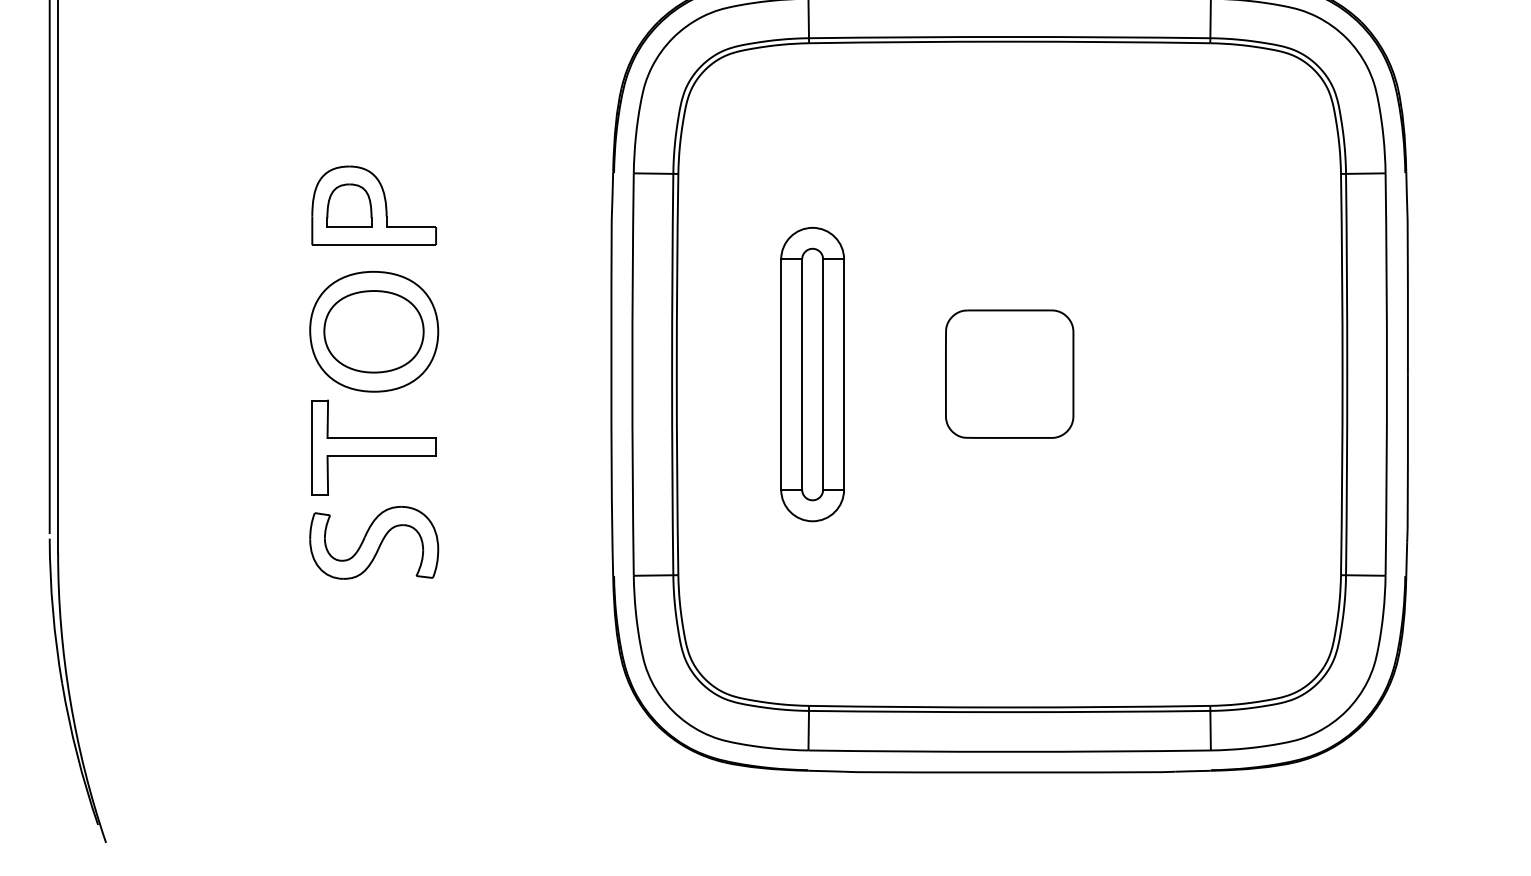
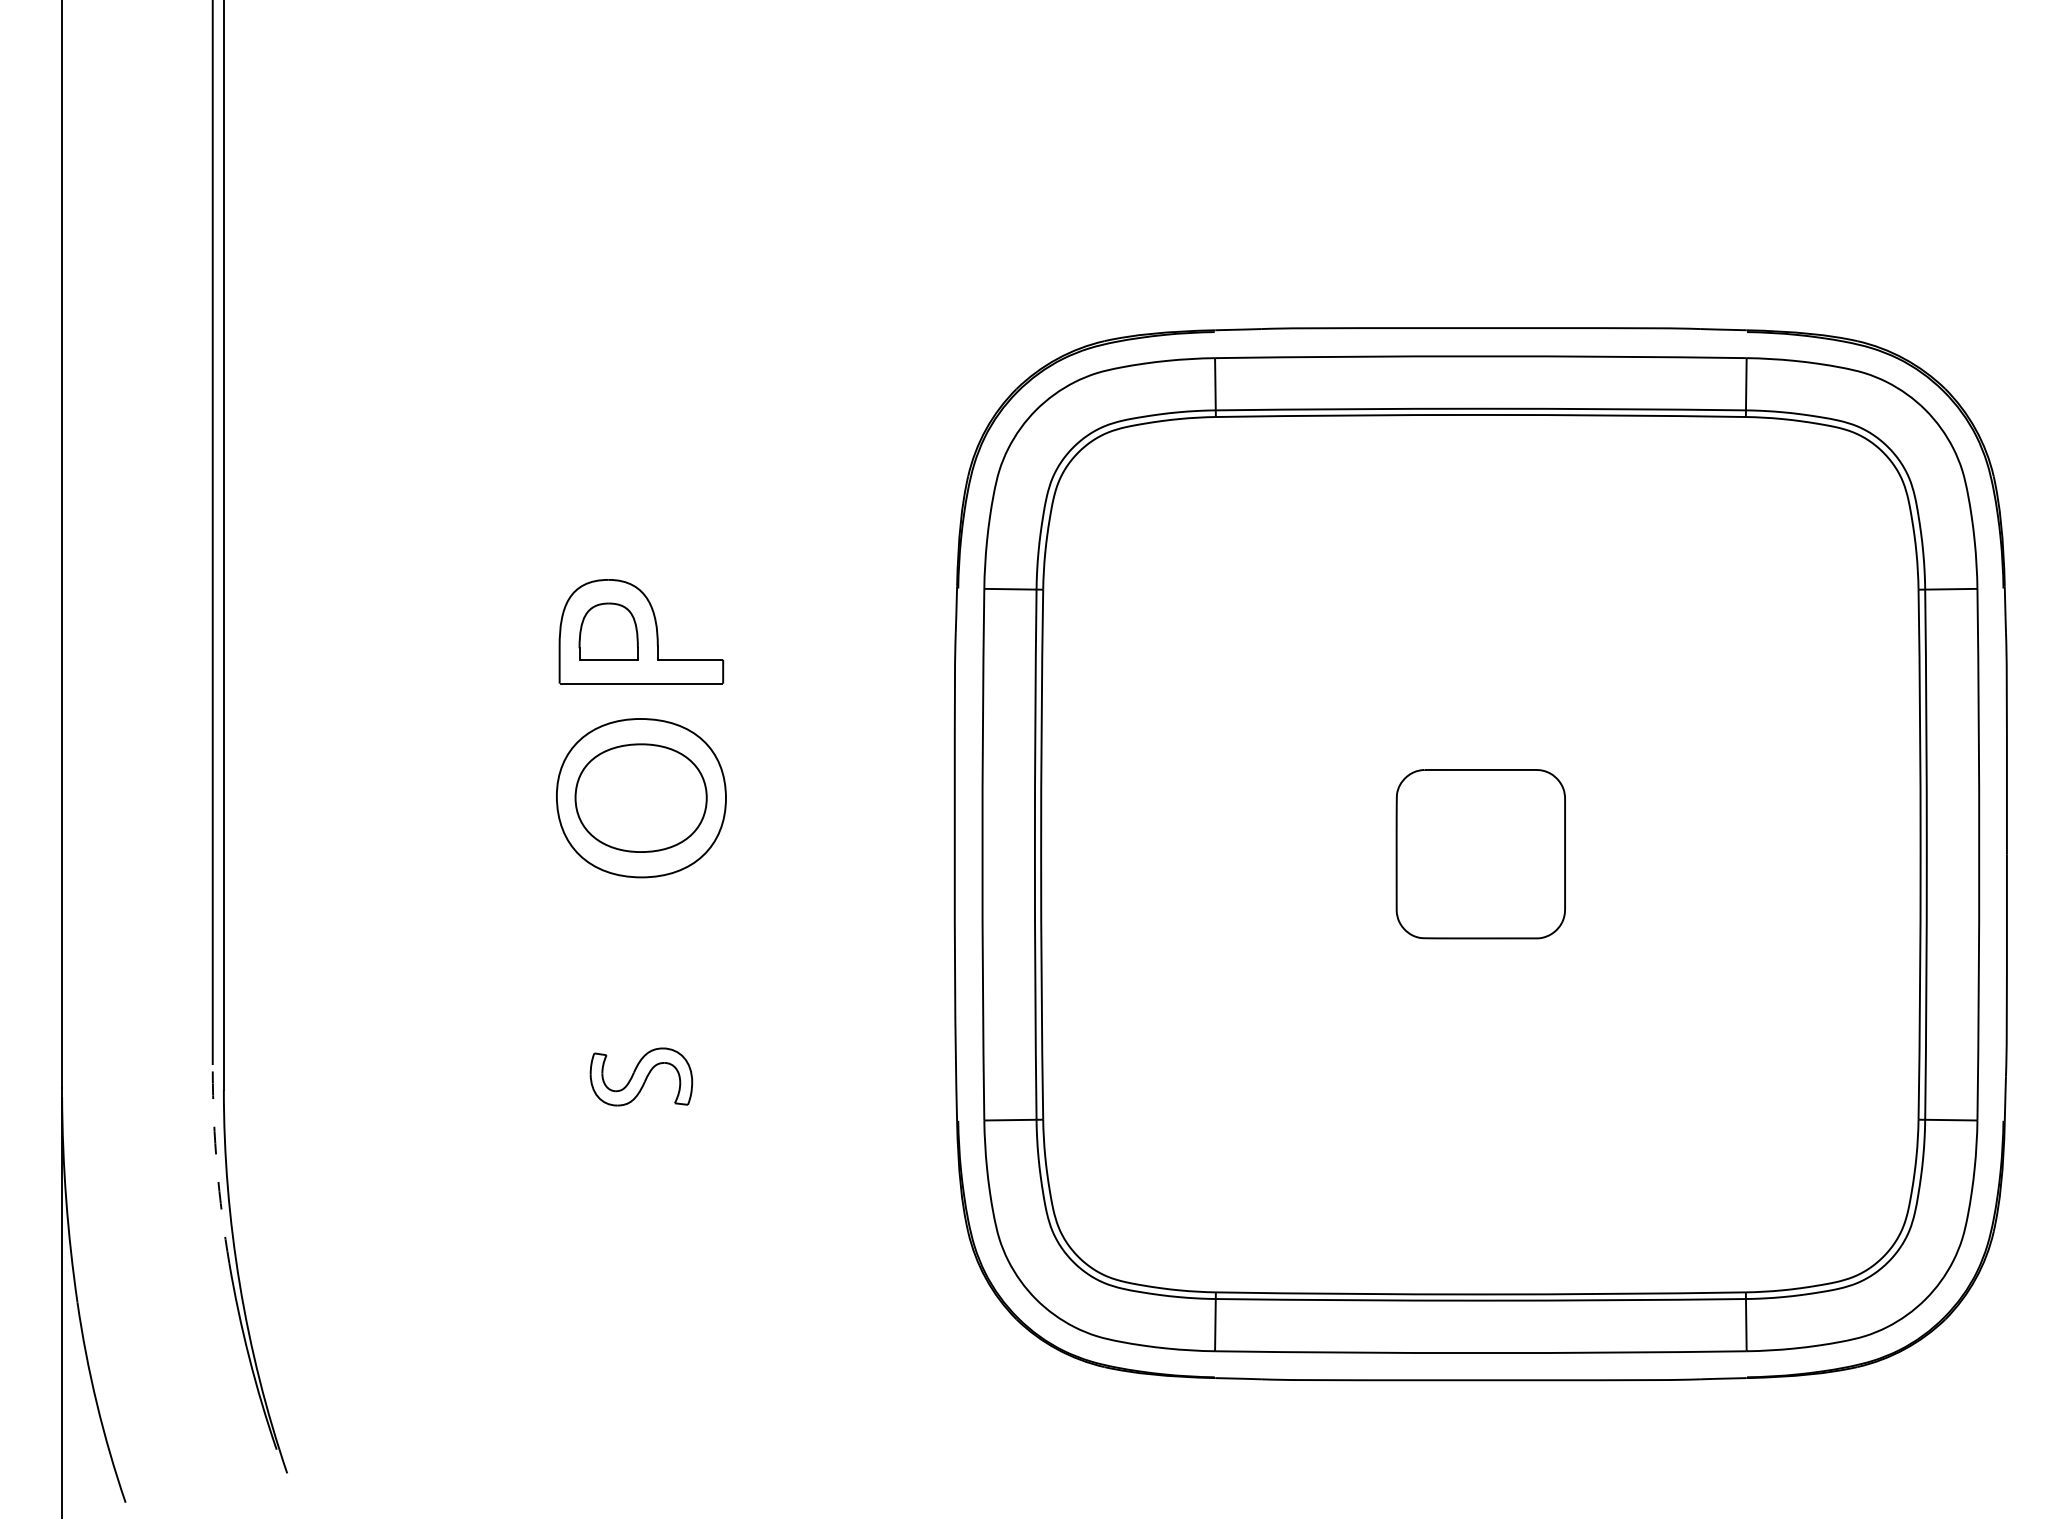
part: (812, 374) -> (1220, 854), removed
part: (374, 447) -> (641, 951), removed
part: (374, 542) -> (641, 1076), size x0.6
arc: (53, 611) -> (217, 1167), solid -> dashed

